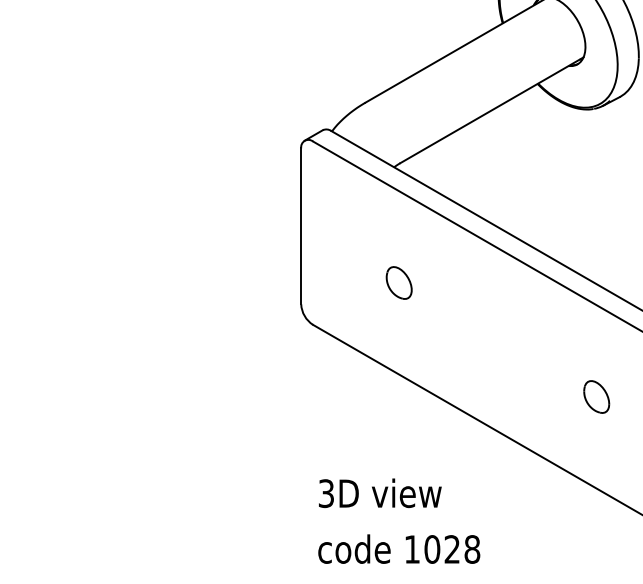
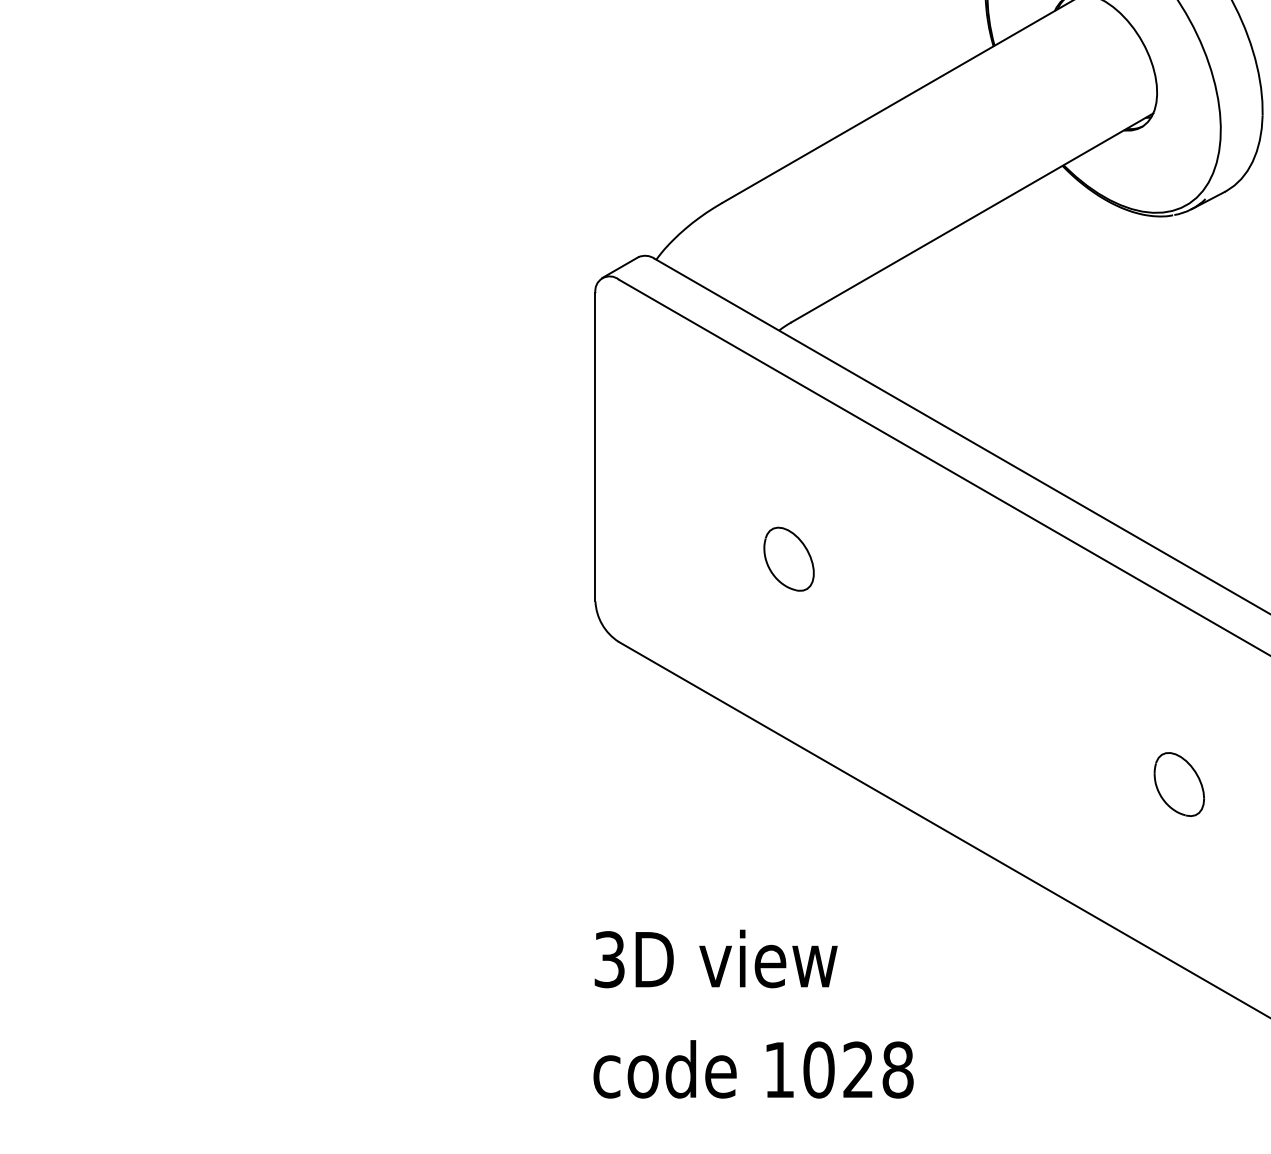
text: (399, 520) -> (754, 1012), moved

